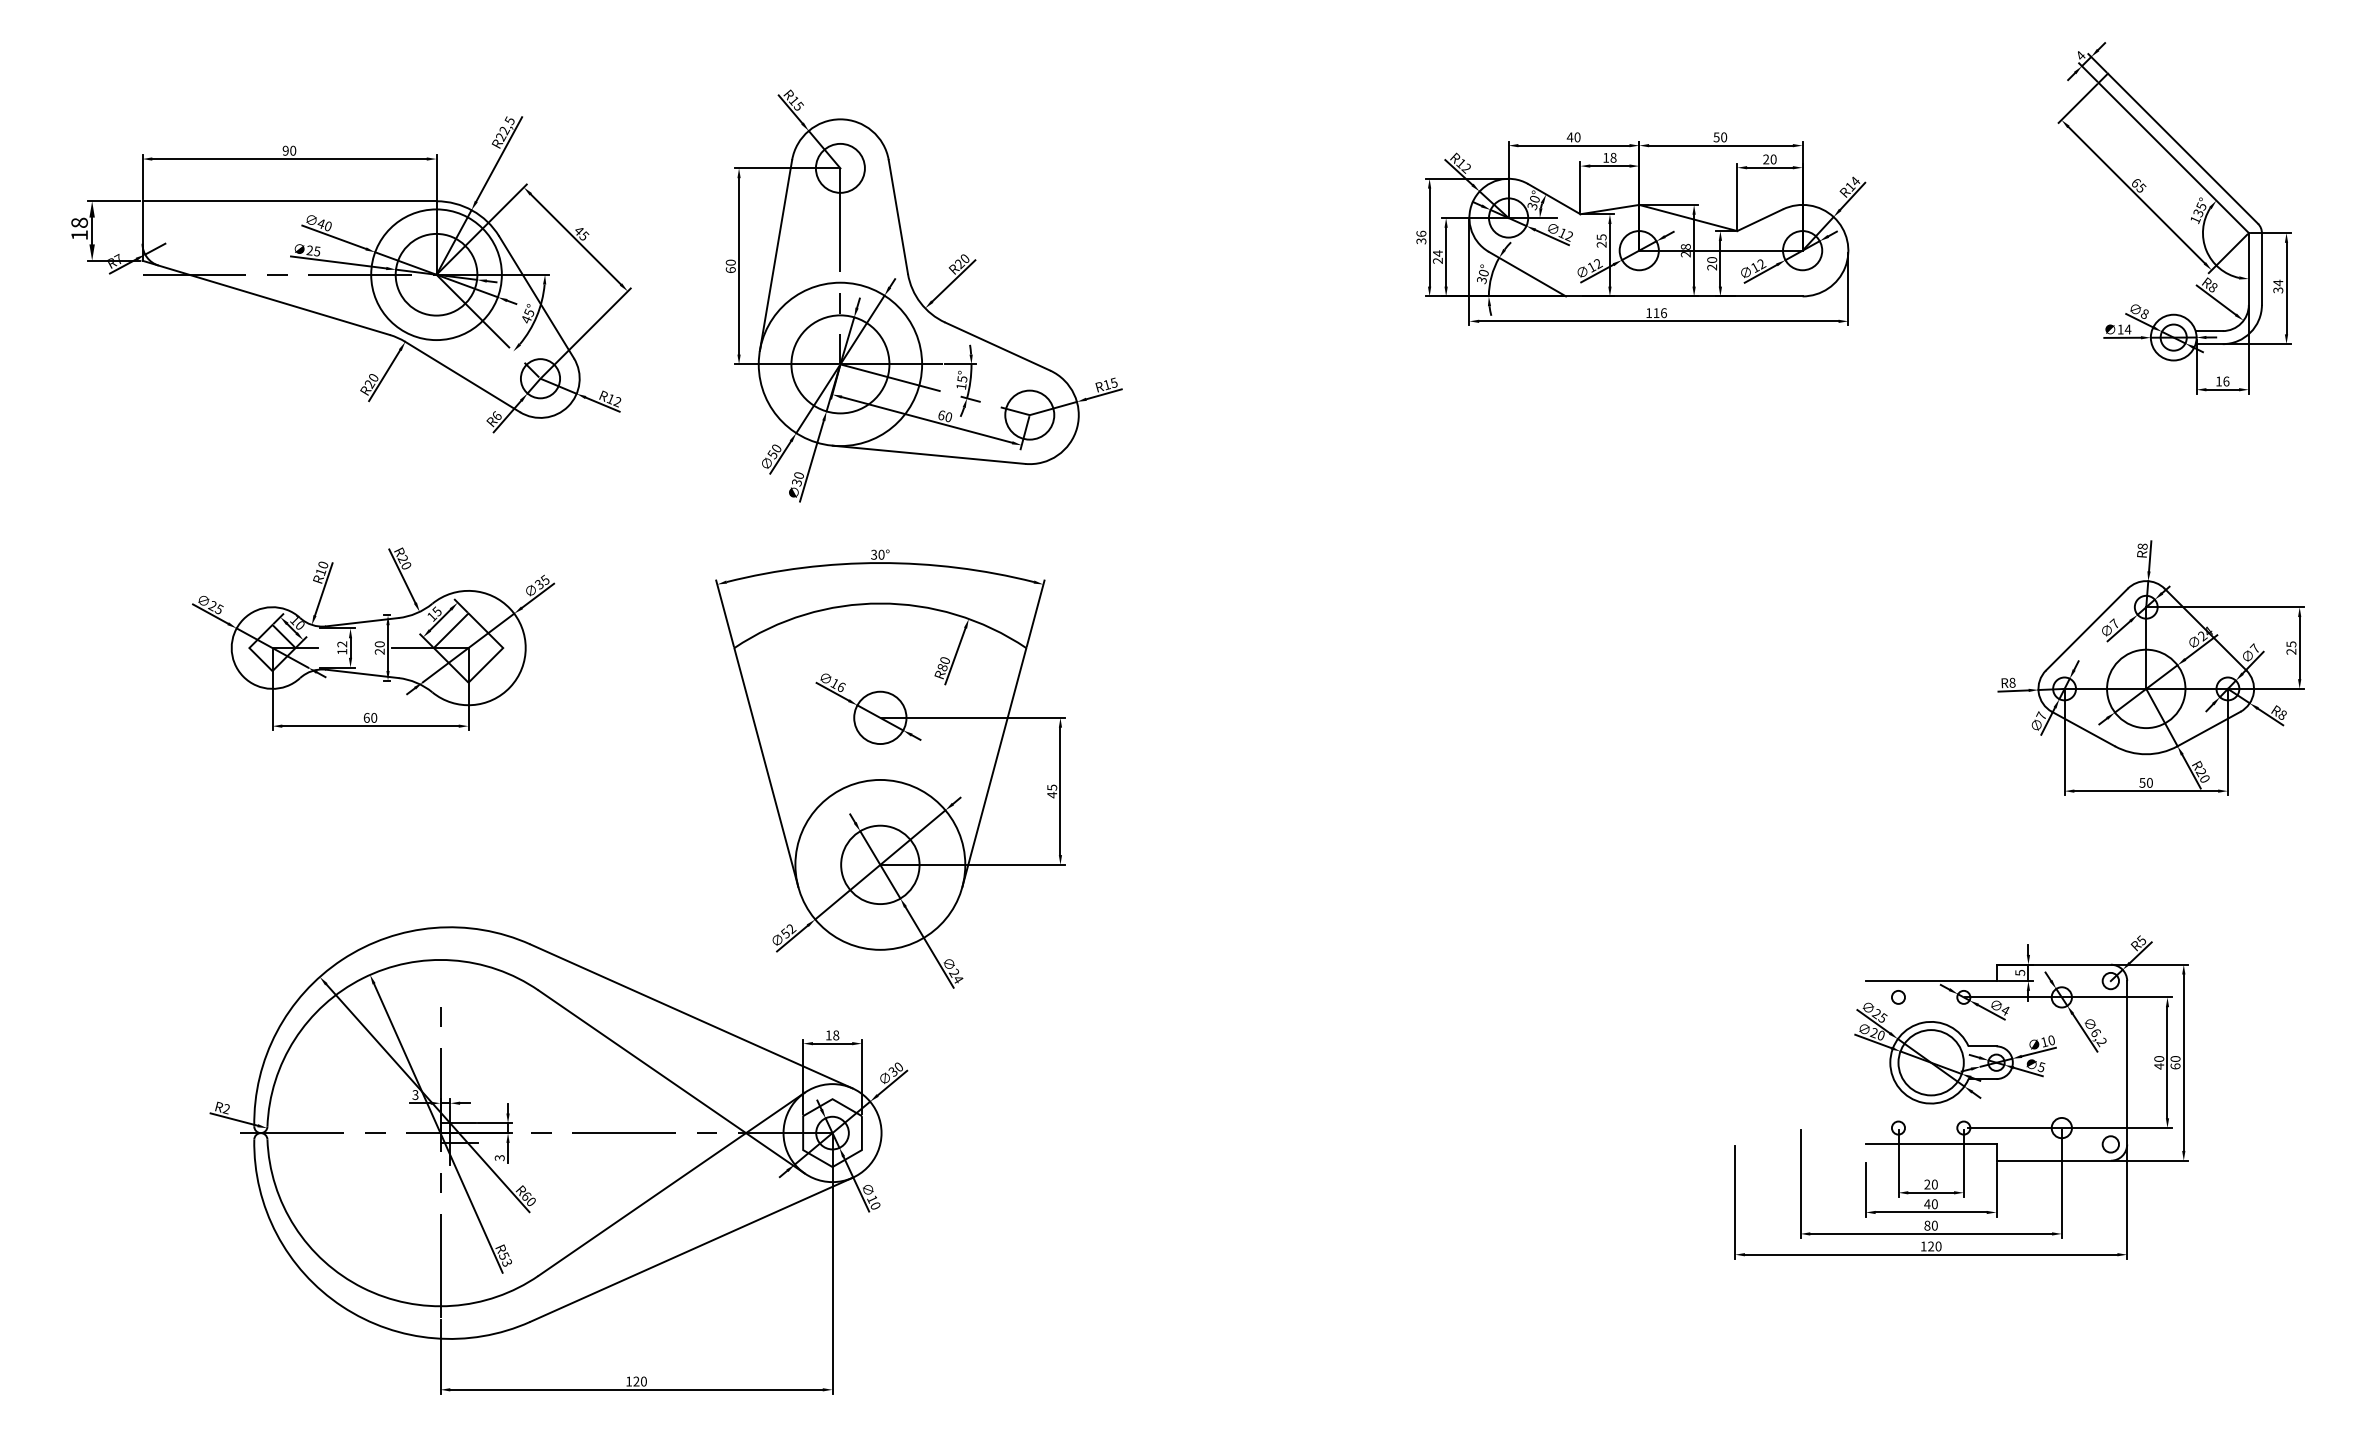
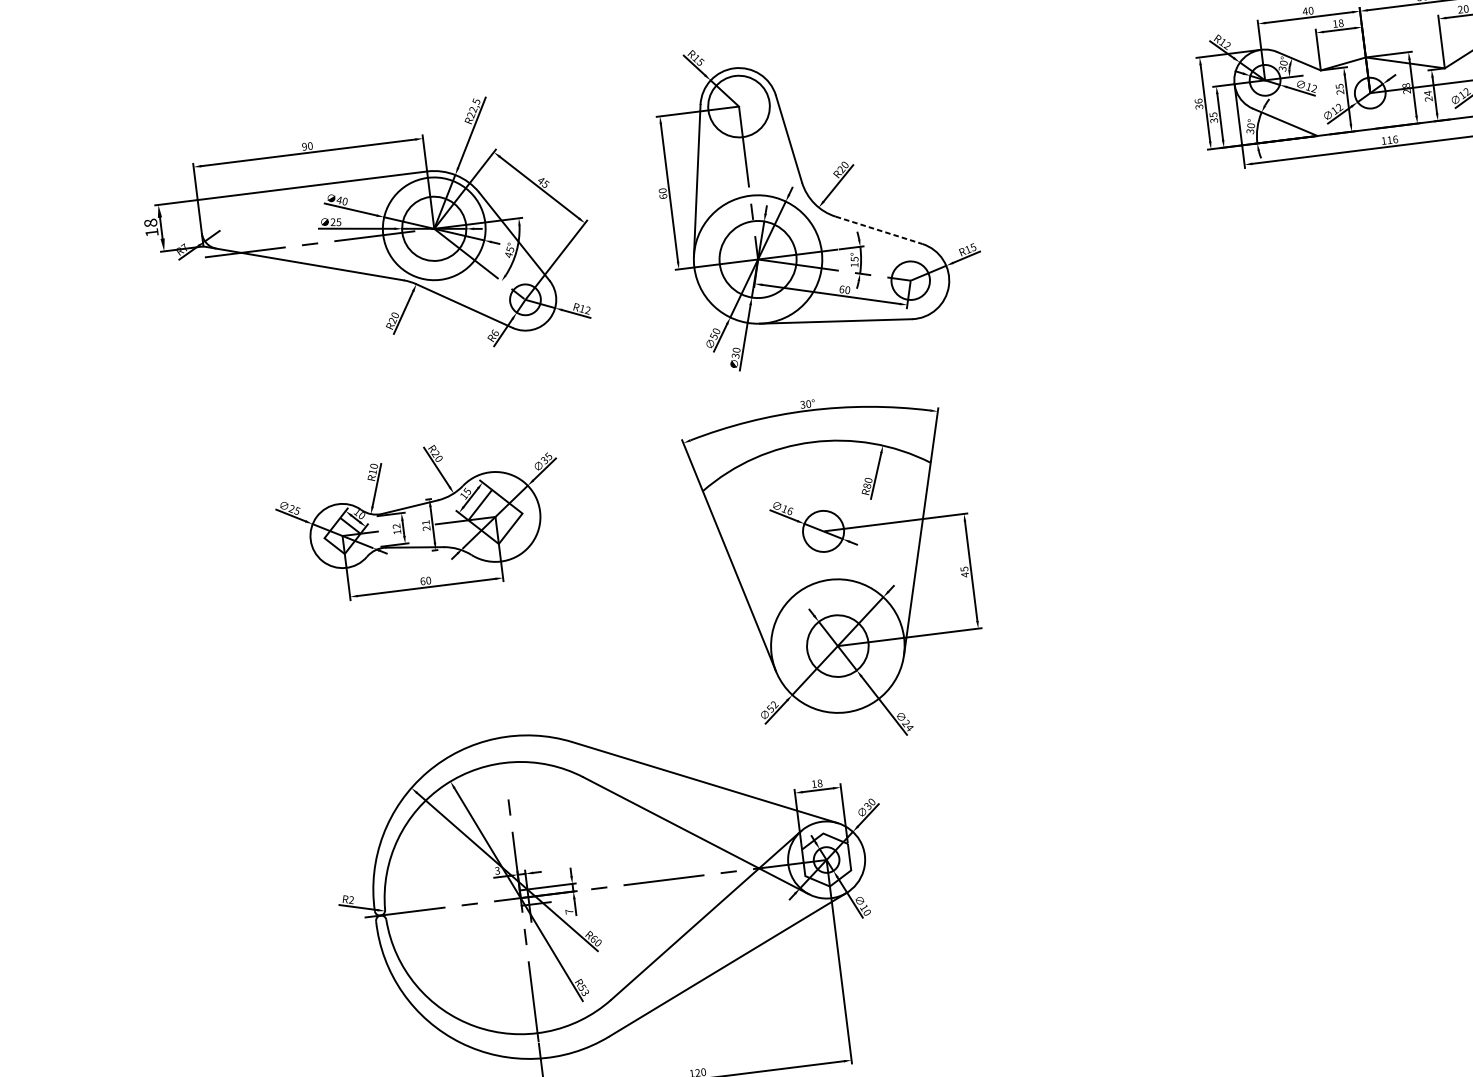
circle: (839, 167) -> (738, 105), size x1.6
text: (1437, 256) -> (1213, 117), 24 -> 35
text: (1712, 259) -> (1428, 92), 20 -> 24
line: (997, 346) -> (878, 230), solid -> dashed
text: (379, 644) -> (425, 522), 20 -> 21
text: (499, 1158) -> (569, 912), 3 -> 7

